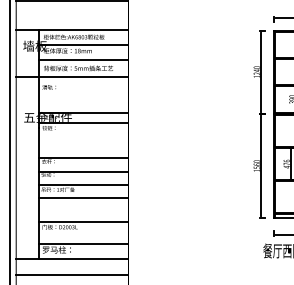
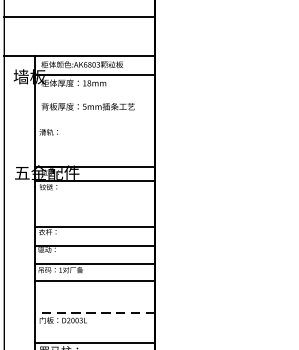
line: (83, 59) -> (94, 94), removed
line: (72, 77) -> (80, 118), removed
line: (83, 221) -> (94, 312), solid -> dashed

